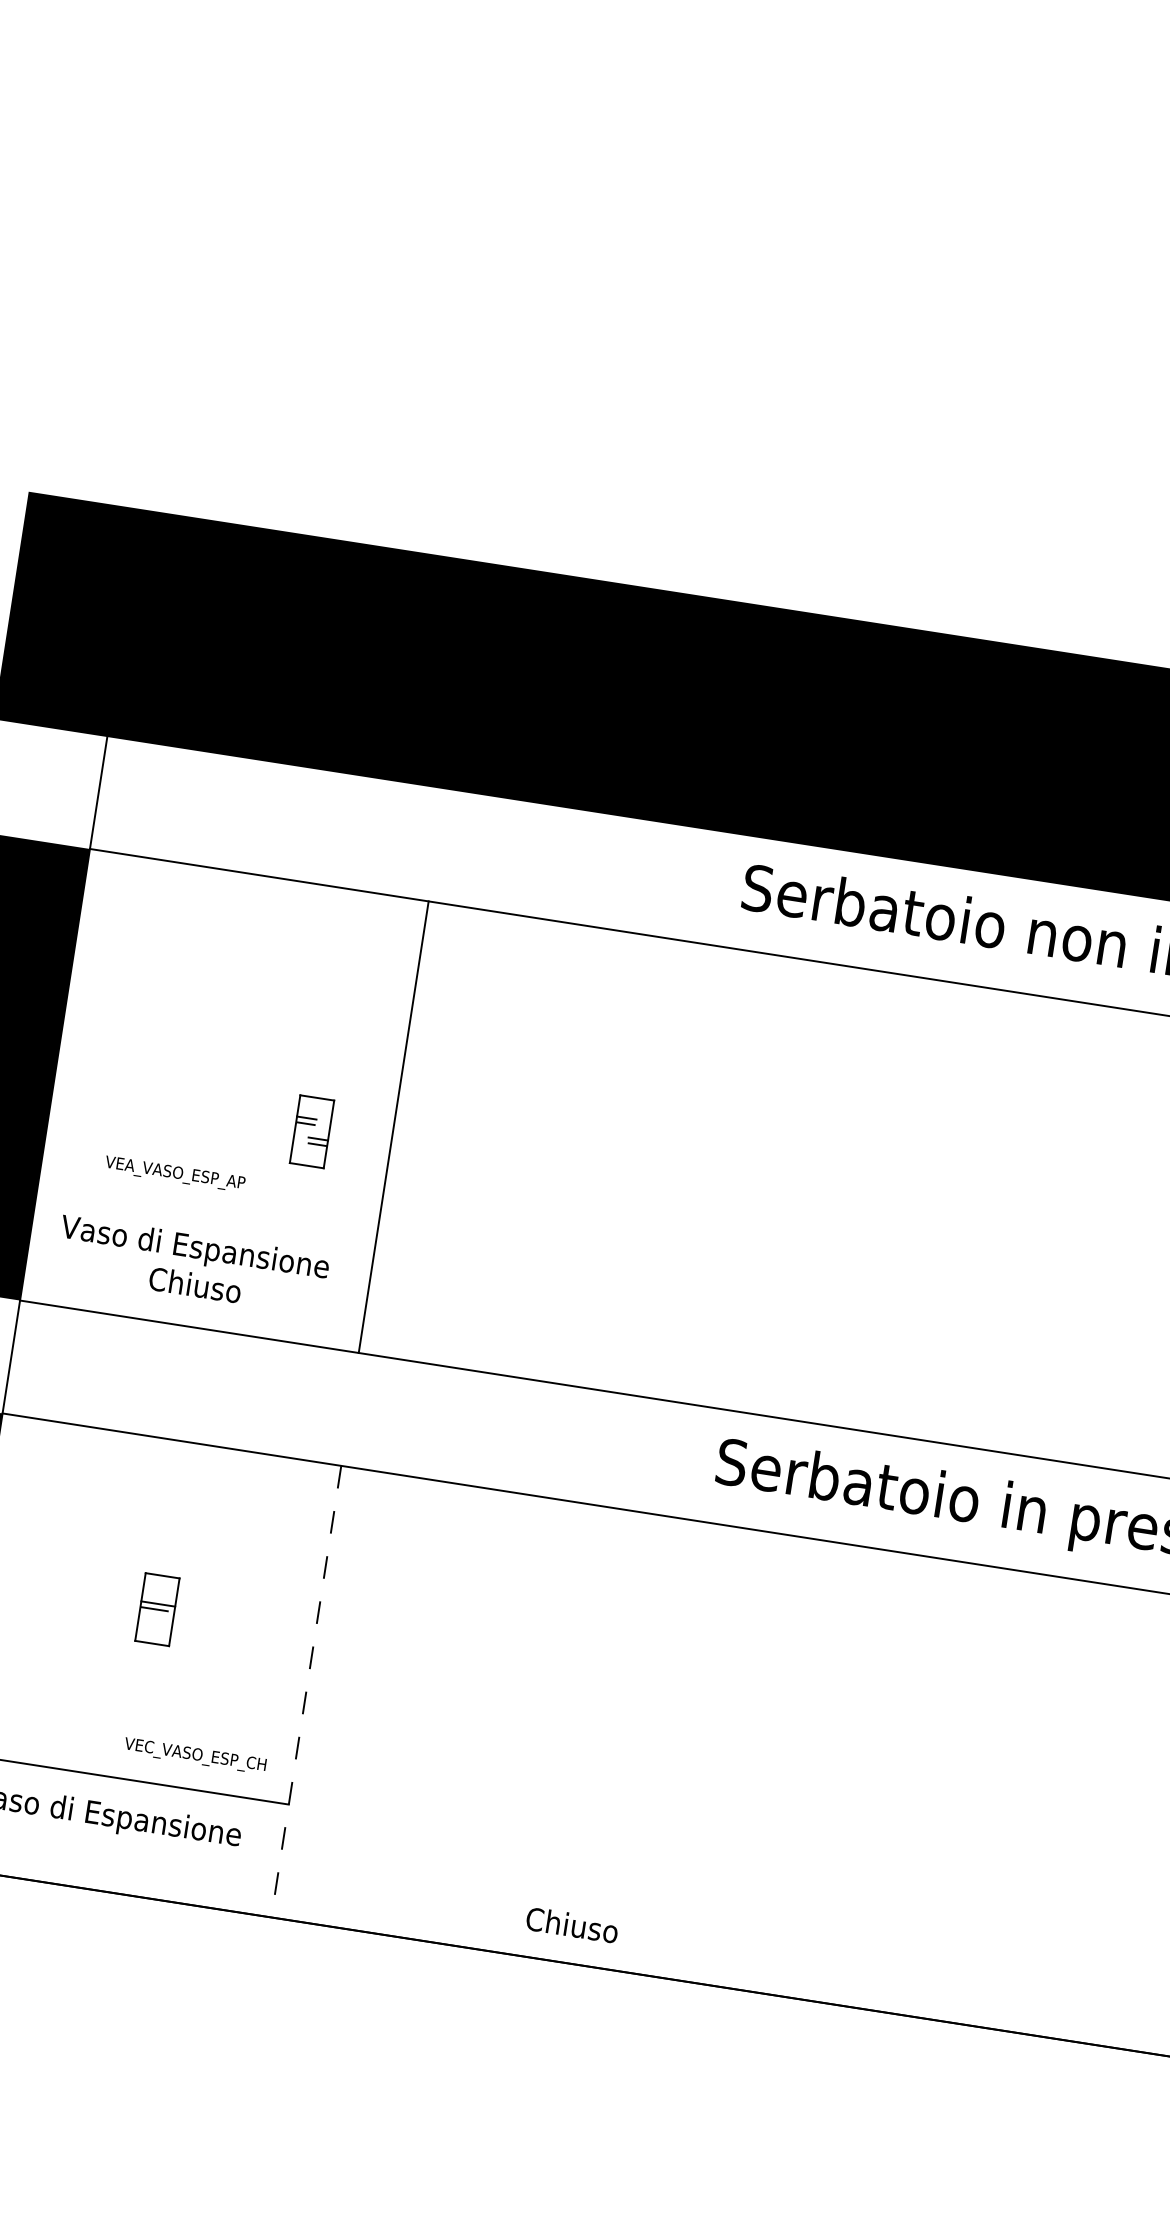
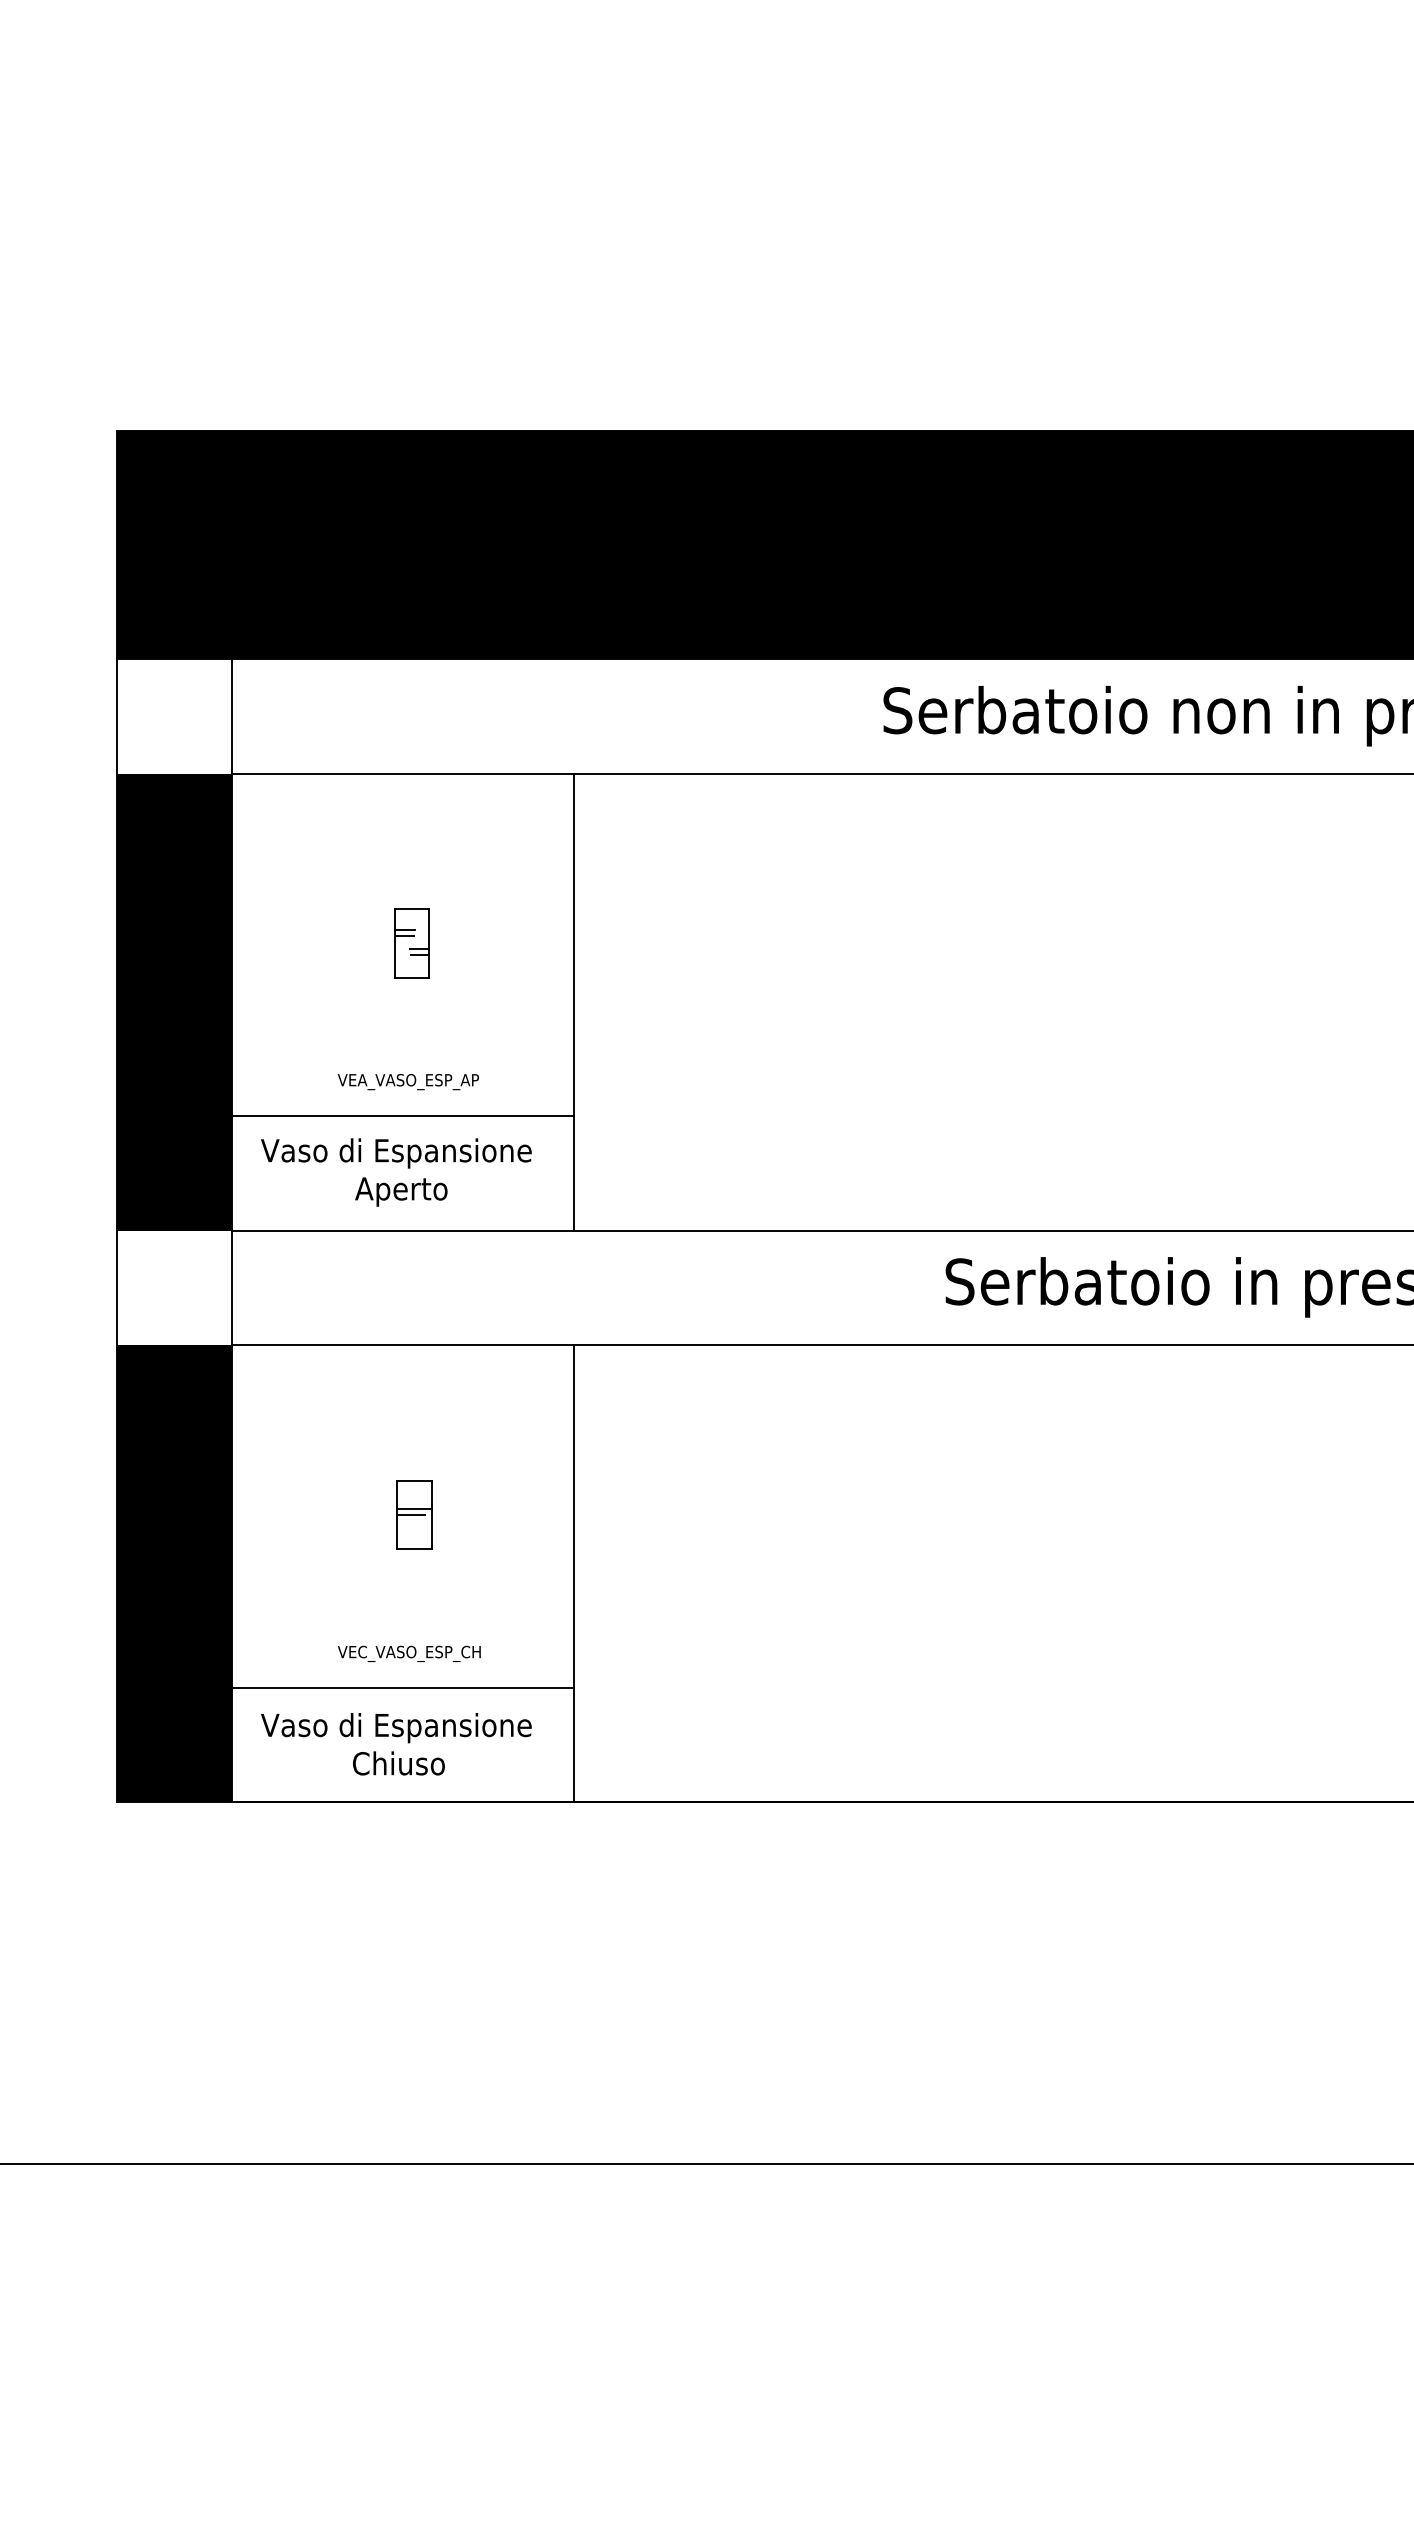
part: (311, 1131) -> (411, 943), moved
text: (174, 1174) -> (407, 1082), moved
line: (206, 1213) -> (402, 1116), added
text: (193, 1287) -> (401, 1191), Chiuso -> Aperto
line: (306, 1691) -> (574, 1573), dashed -> solid
text: (194, 1755) -> (408, 1653), moved
text: (571, 1925) -> (398, 1763), moved

